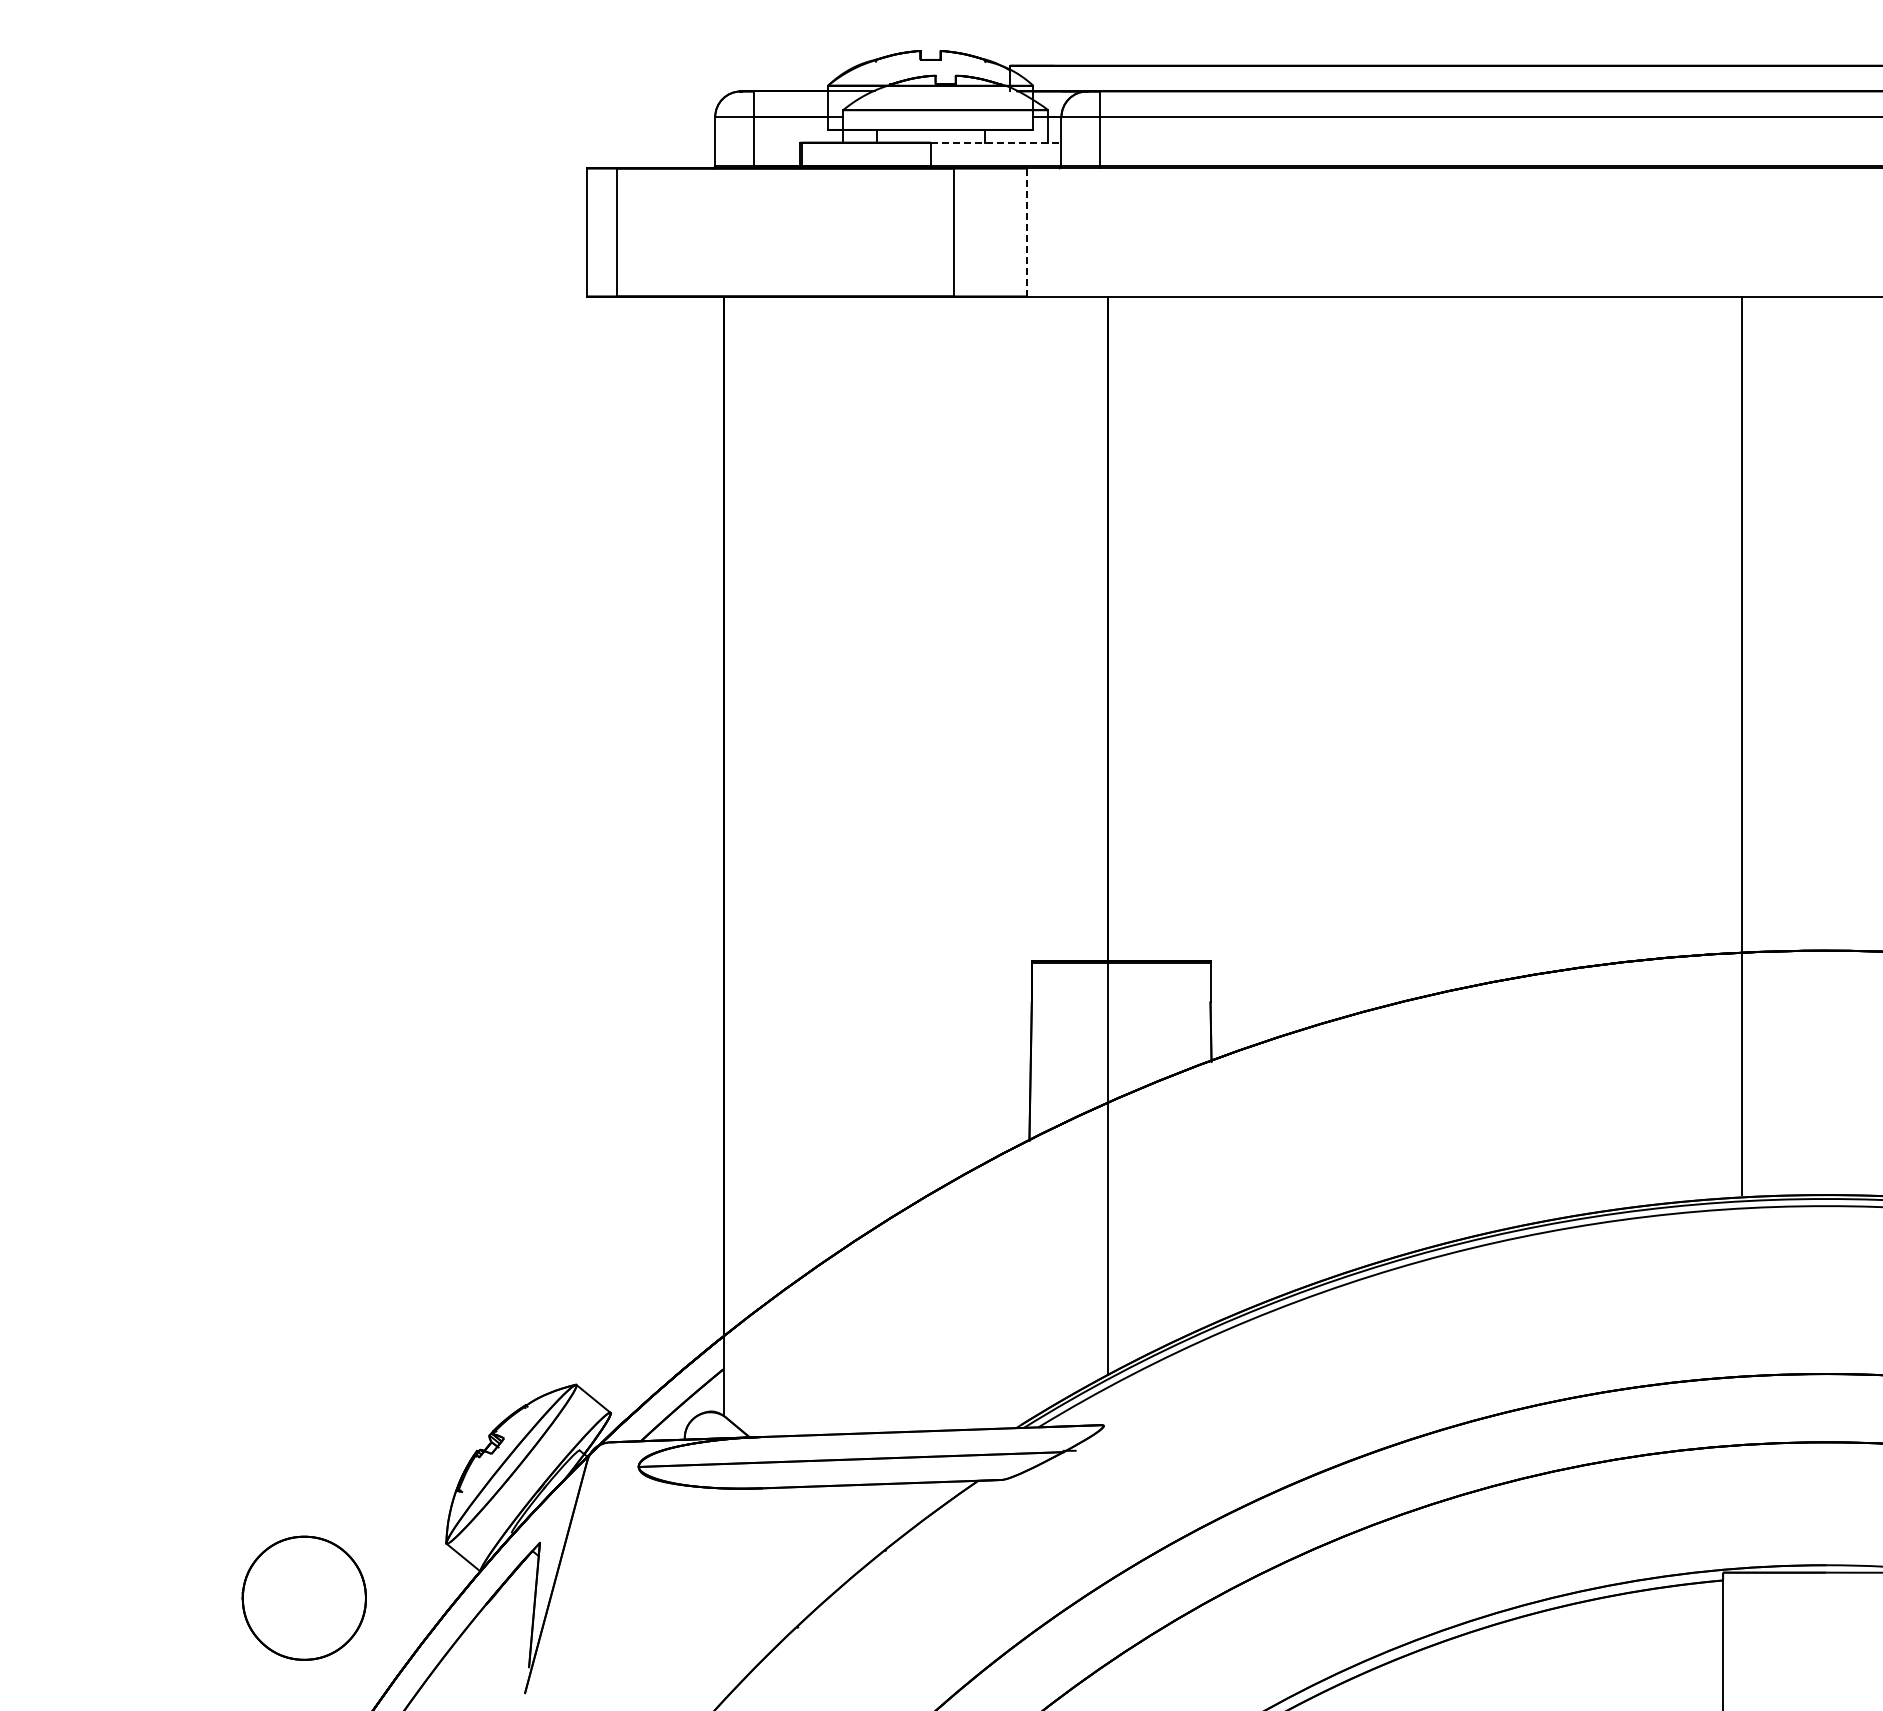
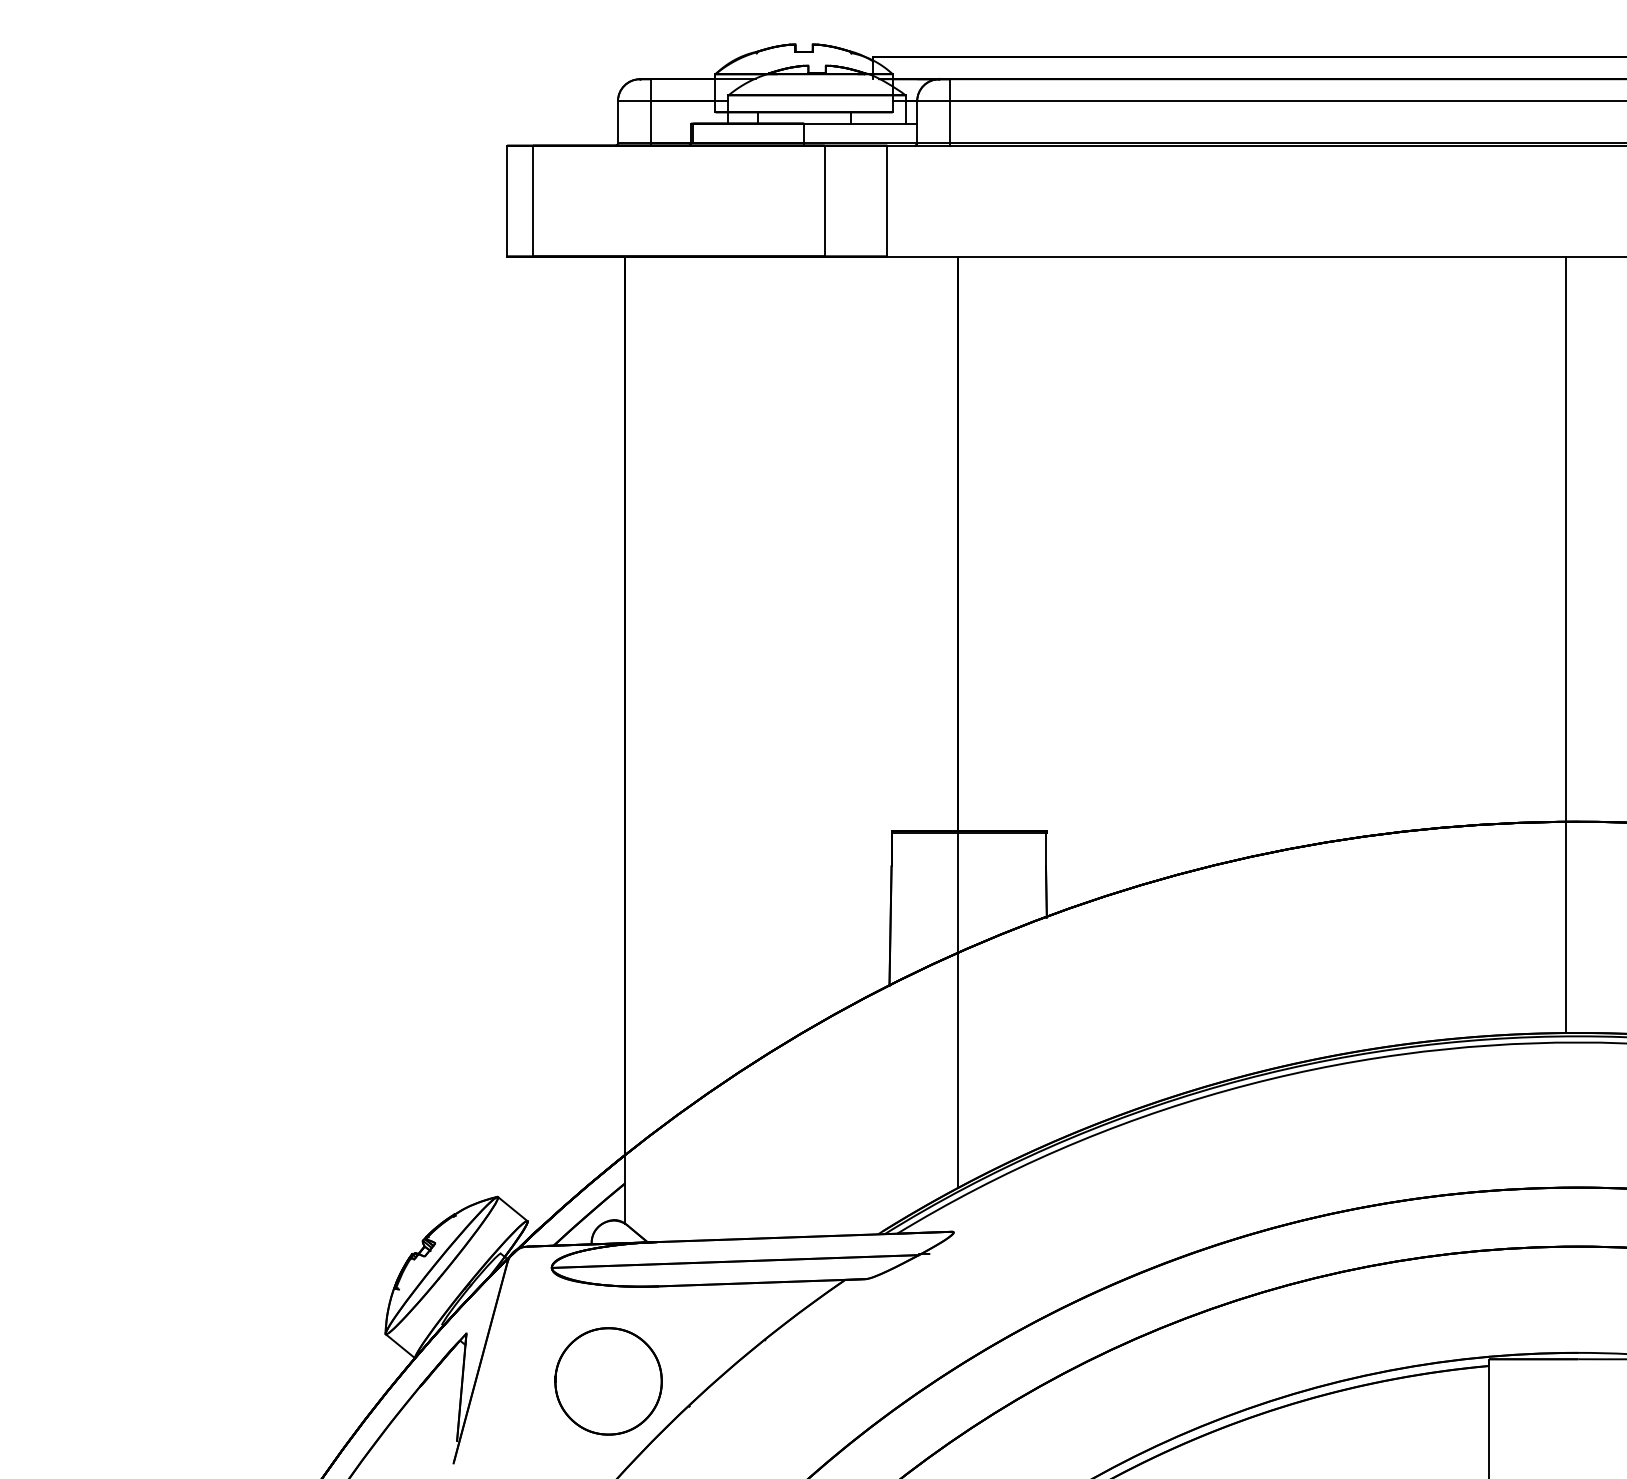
line: (996, 142) -> (861, 123), dashed -> solid
line: (1027, 232) -> (887, 201), dashed -> solid
line: (1742, 745) -> (1566, 644), moved
part: (303, 1597) -> (607, 1380), moved

